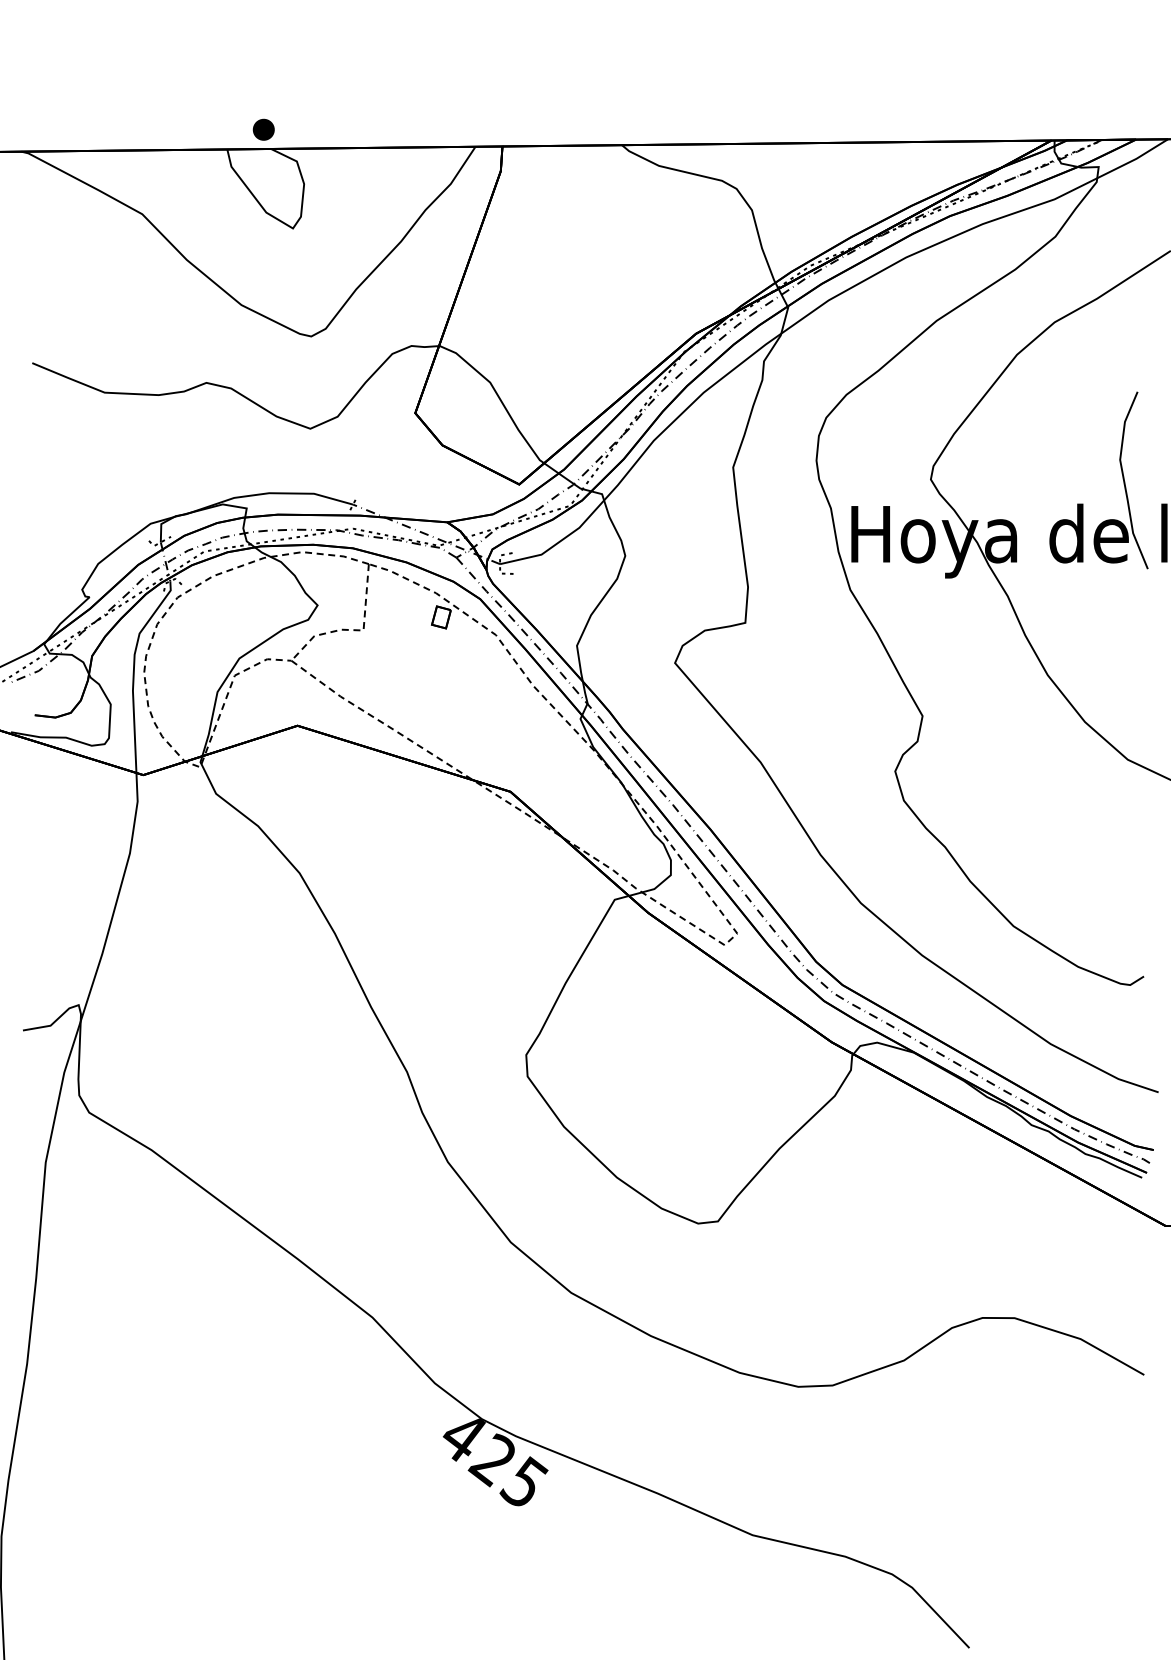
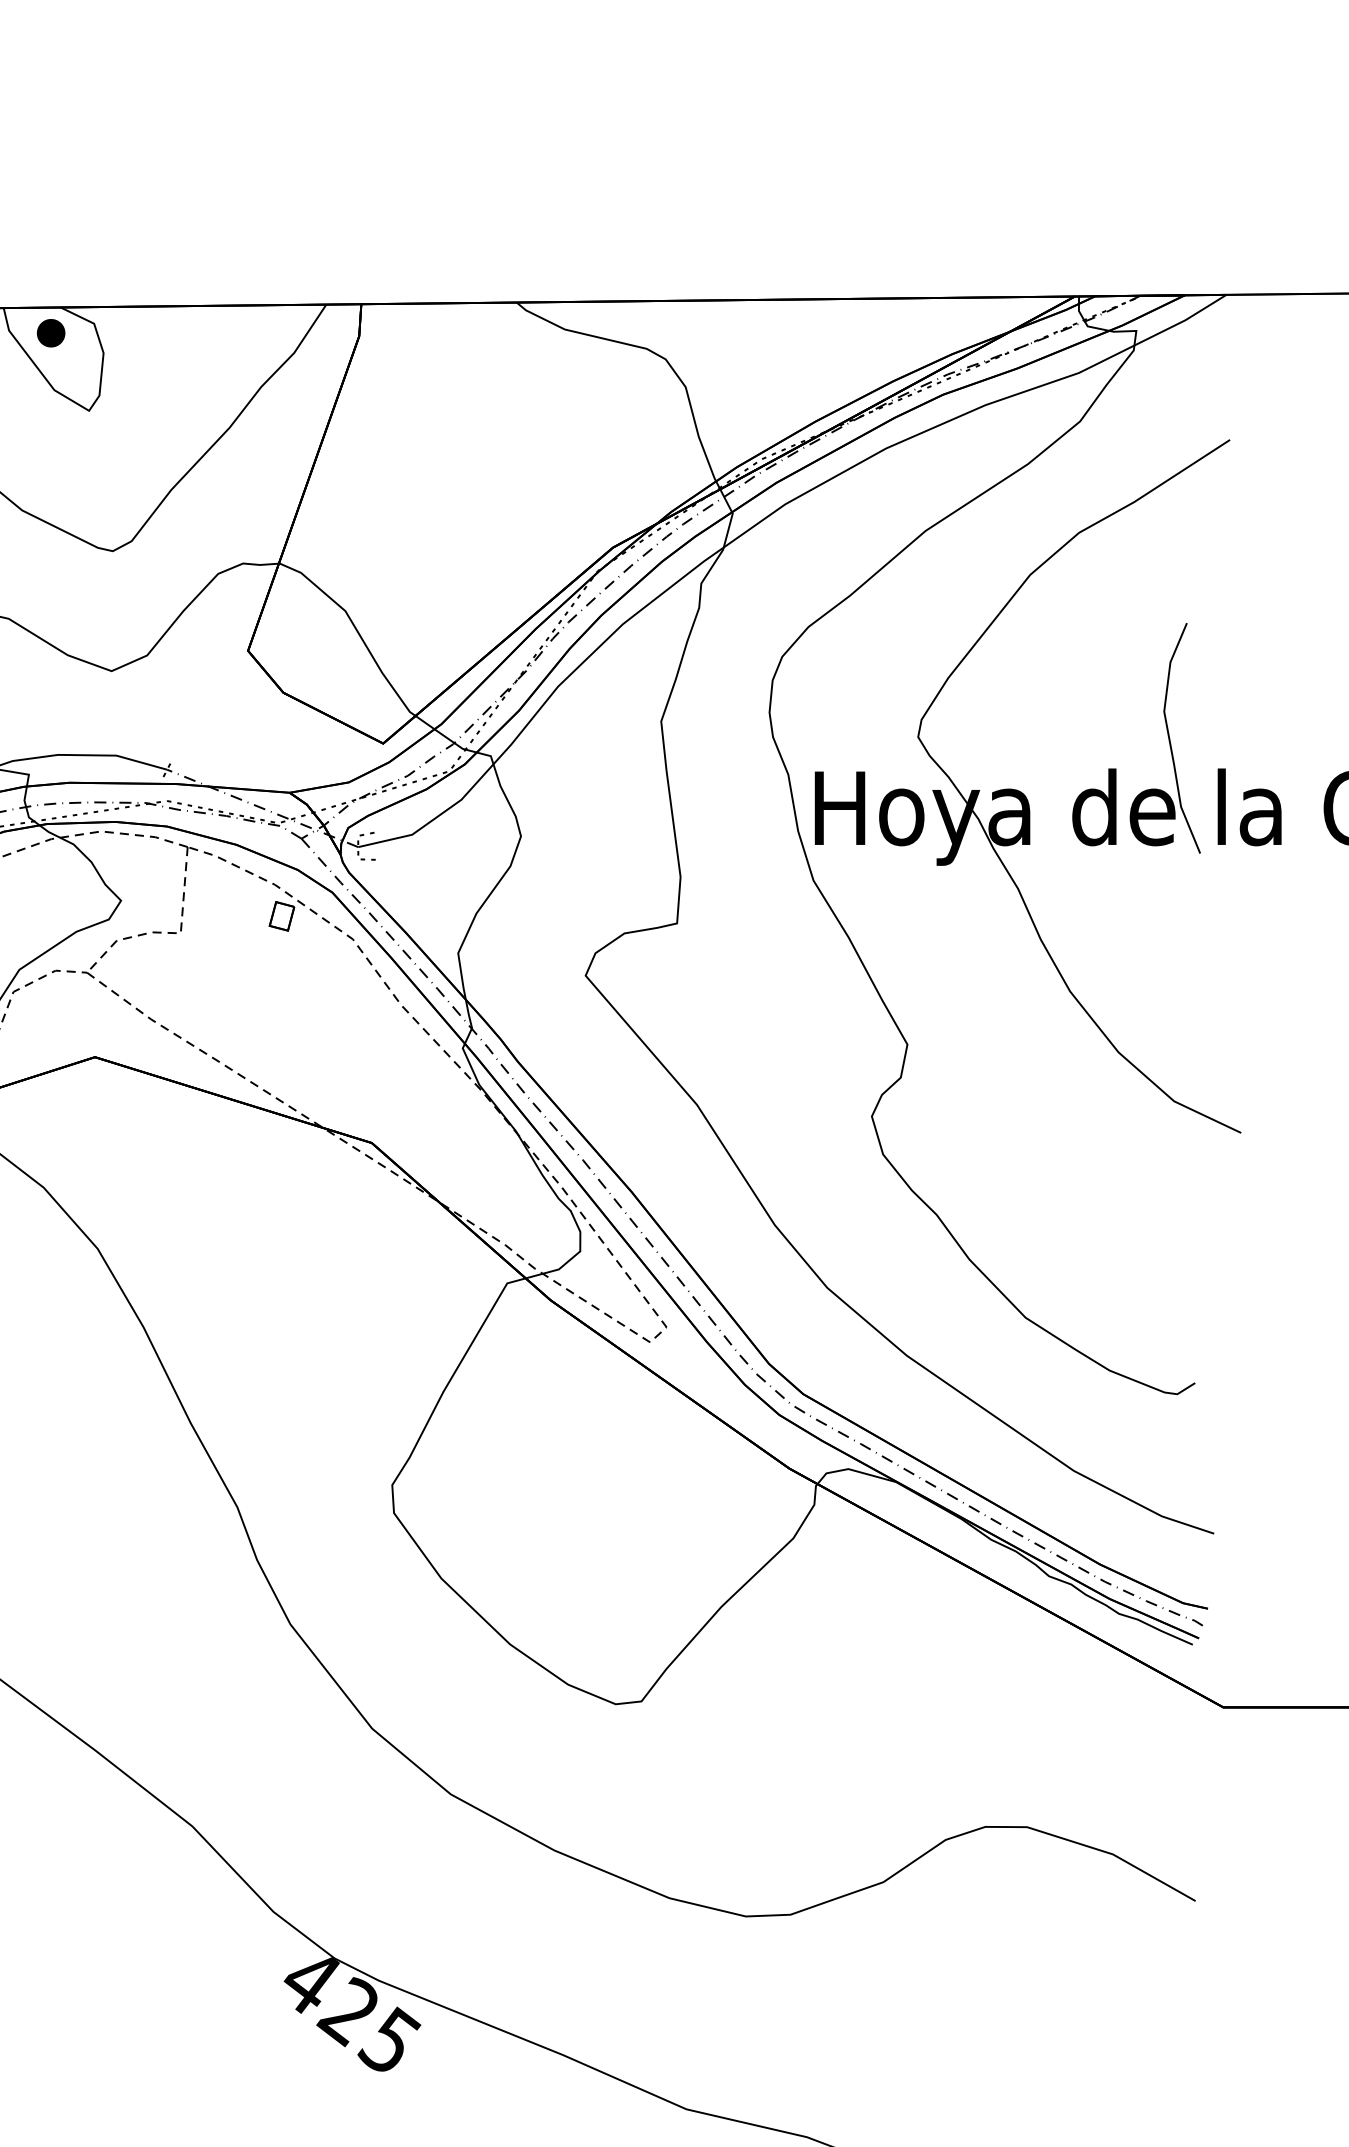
part: (263, 129) -> (50, 332), moved

